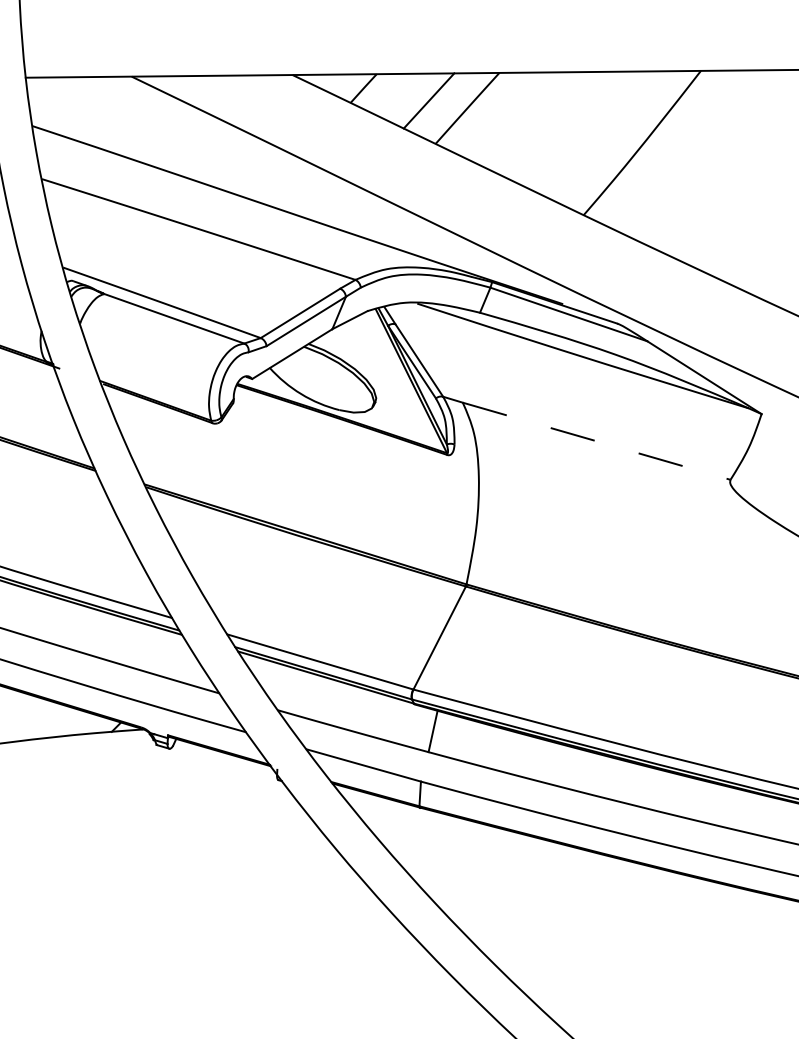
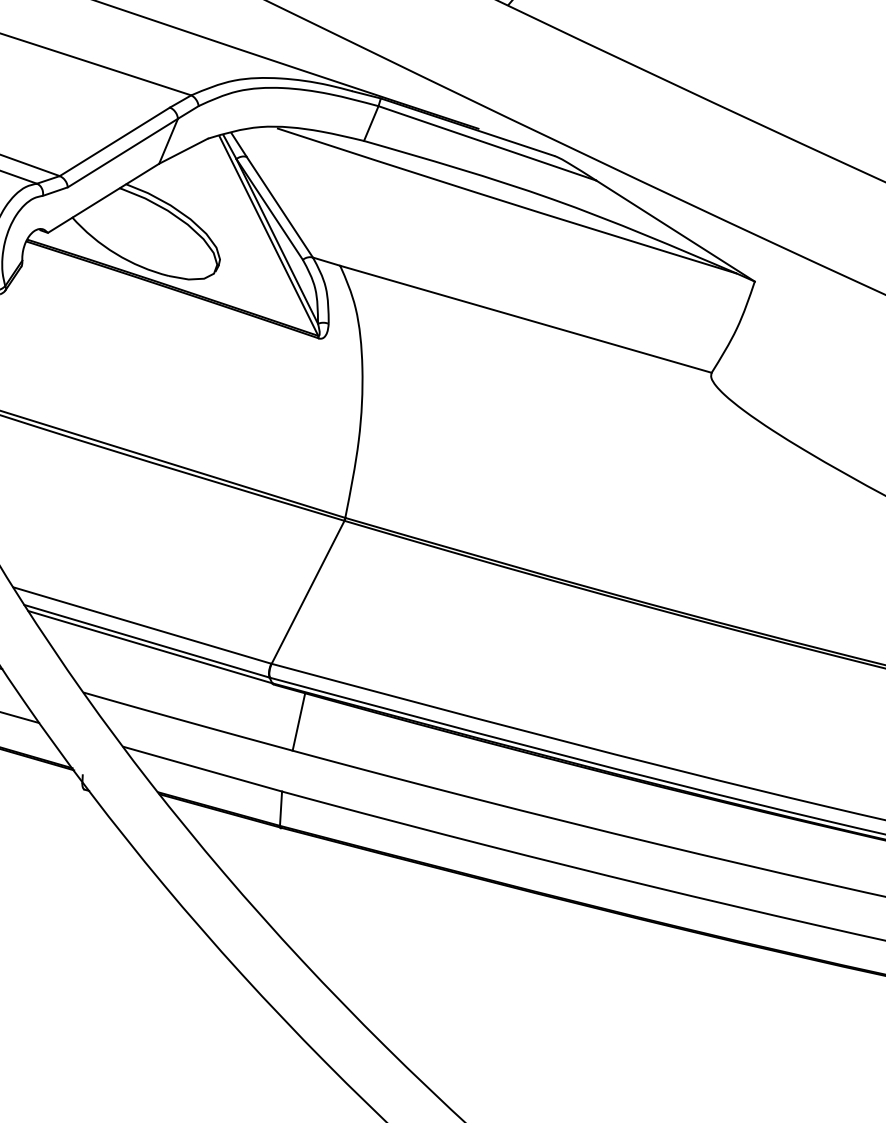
line: (597, 441) -> (527, 319), dashed -> solid

